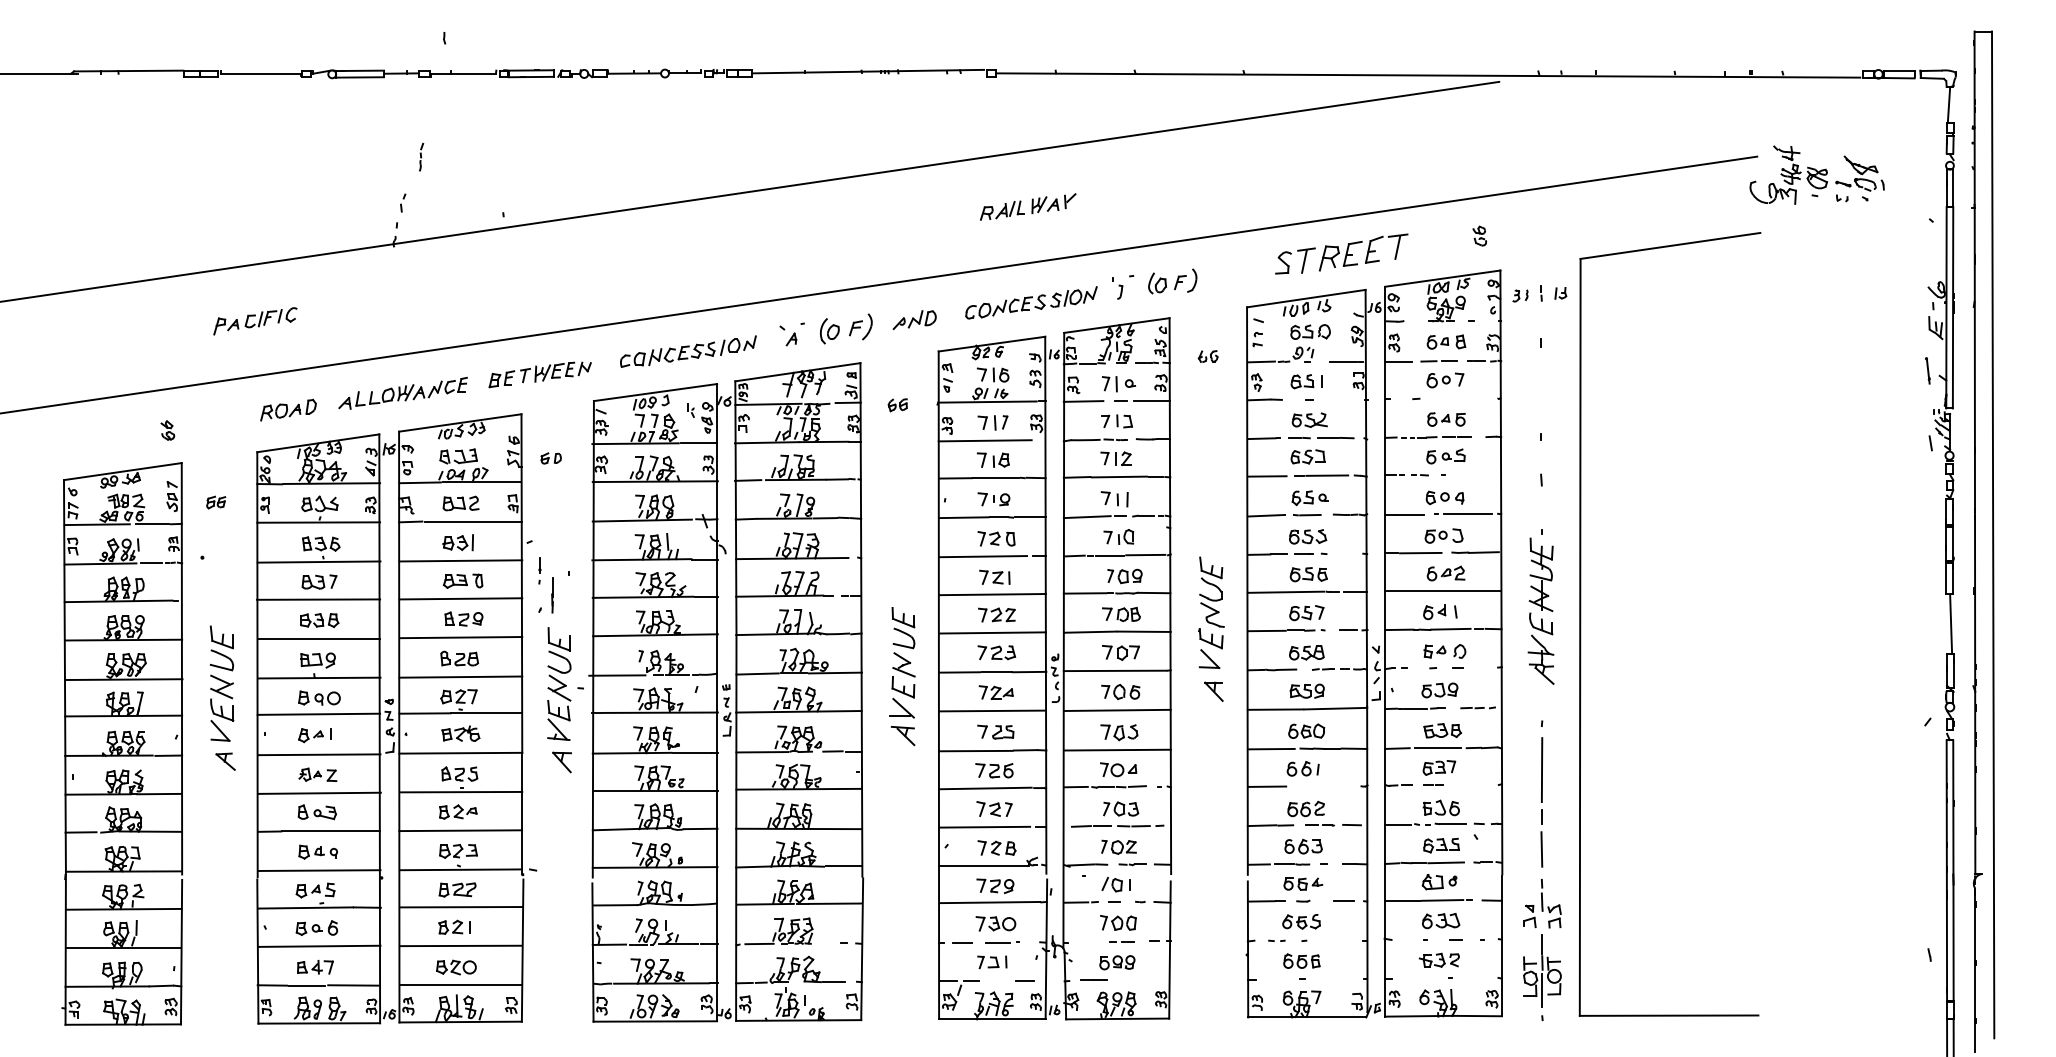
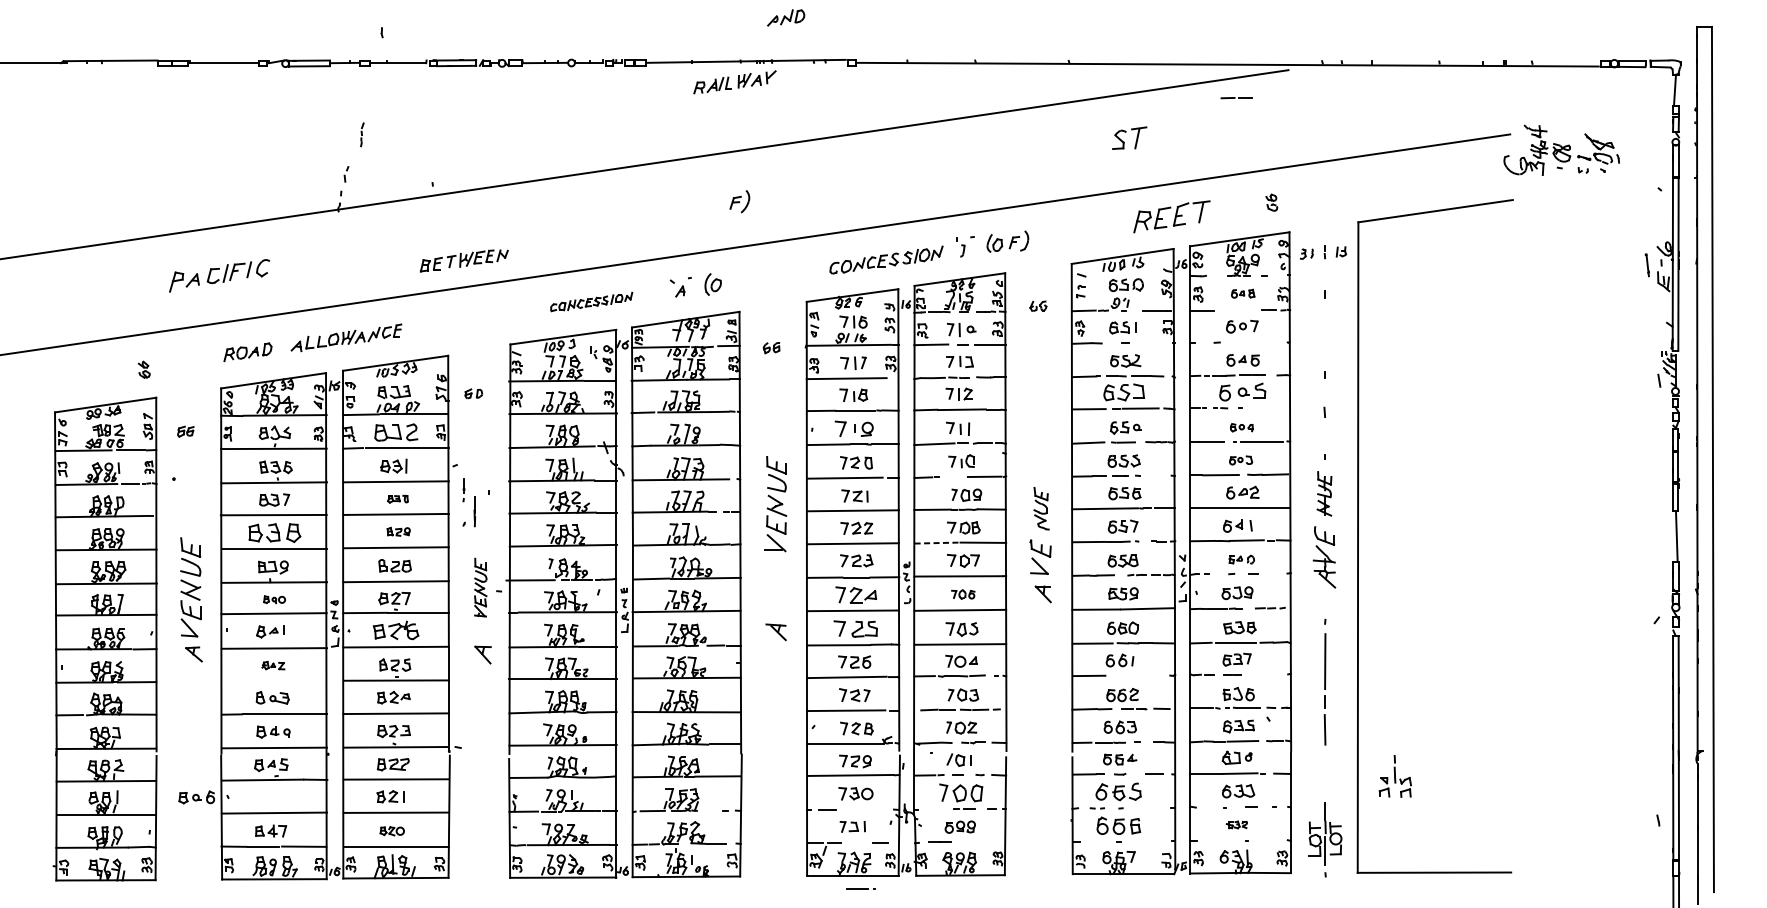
part: (1028, 206) -> (735, 81), moved
part: (1291, 254) -> (1126, 132), moved
part: (914, 320) -> (785, 18), moved
part: (255, 321) -> (219, 276), size x1.4
part: (860, 326) -> (739, 201), moved
part: (1446, 341) -> (1243, 293), size x0.7
part: (688, 351) -> (591, 301), size x0.7
line: (1437, 361) -> (1235, 98), moved
line: (1927, 370) -> (1647, 264), moved
part: (539, 374) -> (463, 260), moved
part: (1307, 456) -> (1123, 392), size x1.4
part: (1445, 456) -> (1242, 392), size x1.4
part: (1444, 497) -> (1241, 427), size x0.7
part: (993, 499) -> (853, 429), size x1.4
part: (460, 503) -> (395, 432), size x1.4
part: (1443, 535) -> (1240, 460), size x0.7
line: (1110, 555) -> (954, 477), removed
part: (1540, 574) -> (1323, 493), size x0.7
part: (462, 580) -> (397, 498), size x0.6
part: (1211, 591) -> (1041, 508), size x0.7
part: (463, 618) -> (398, 531), size x0.7
part: (319, 620) -> (274, 533), size x1.6
line: (1090, 632) -> (937, 543), solid -> dashed
part: (1444, 651) -> (1241, 559), size x0.7
part: (902, 662) -> (775, 503), moved
part: (559, 683) -> (480, 587), size x0.6
part: (1120, 691) -> (962, 594), size x0.7
part: (995, 692) -> (855, 594), size x1.4
part: (319, 697) -> (274, 599), size x0.6
part: (995, 731) -> (855, 628), size x1.4
part: (460, 733) -> (395, 630), size x1.4
part: (317, 774) -> (272, 665), size x0.7
line: (319, 792) -> (274, 680), removed
part: (1542, 903) -> (1395, 776), moved
part: (1301, 921) -> (1118, 791), size x1.4
part: (1118, 922) -> (961, 792), size x1.4
part: (316, 927) -> (196, 796), moved
line: (1002, 942) -> (861, 888), moved
part: (1438, 959) -> (1236, 824), size x0.6
part: (1301, 960) -> (1118, 825), size x1.4
part: (456, 967) -> (392, 831), size x0.7

